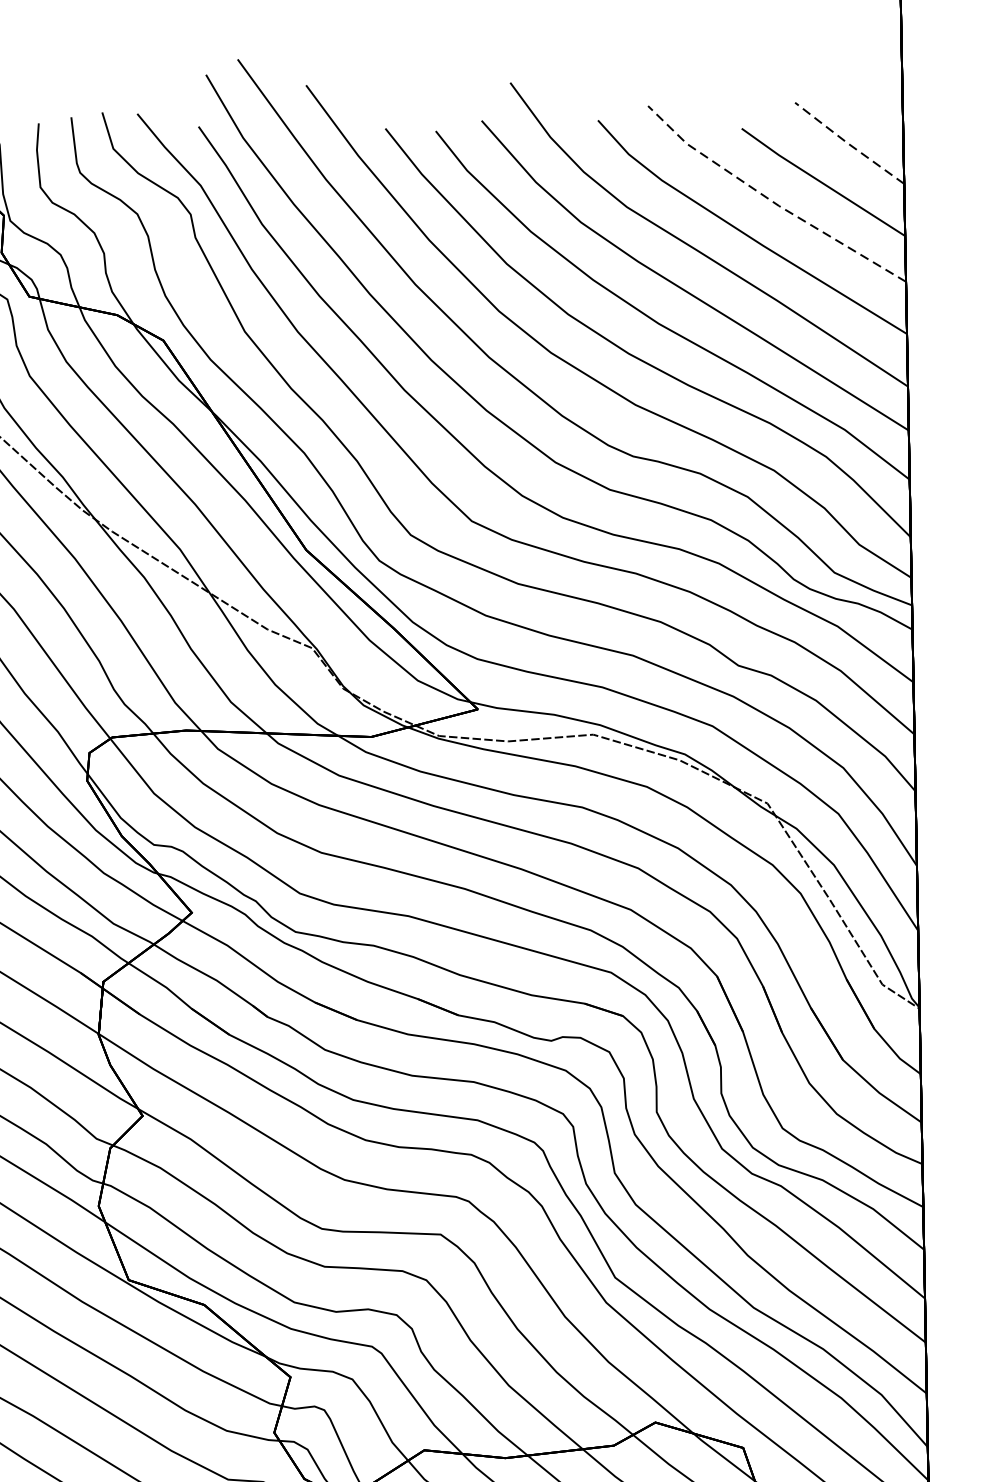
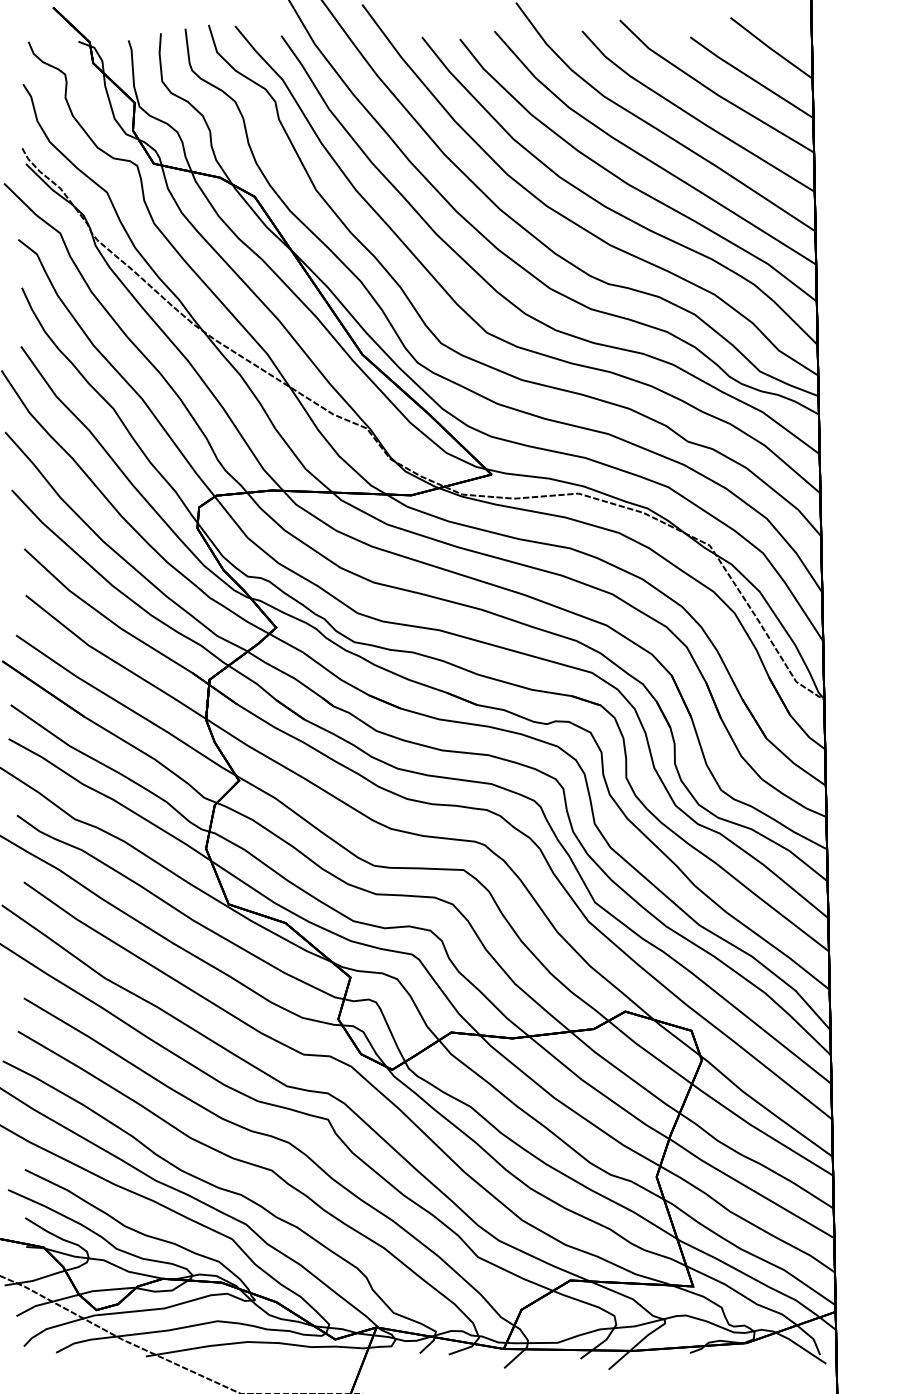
line: (848, 143) -> (770, 48), dashed -> solid
line: (771, 200) -> (712, 91), dashed -> solid

